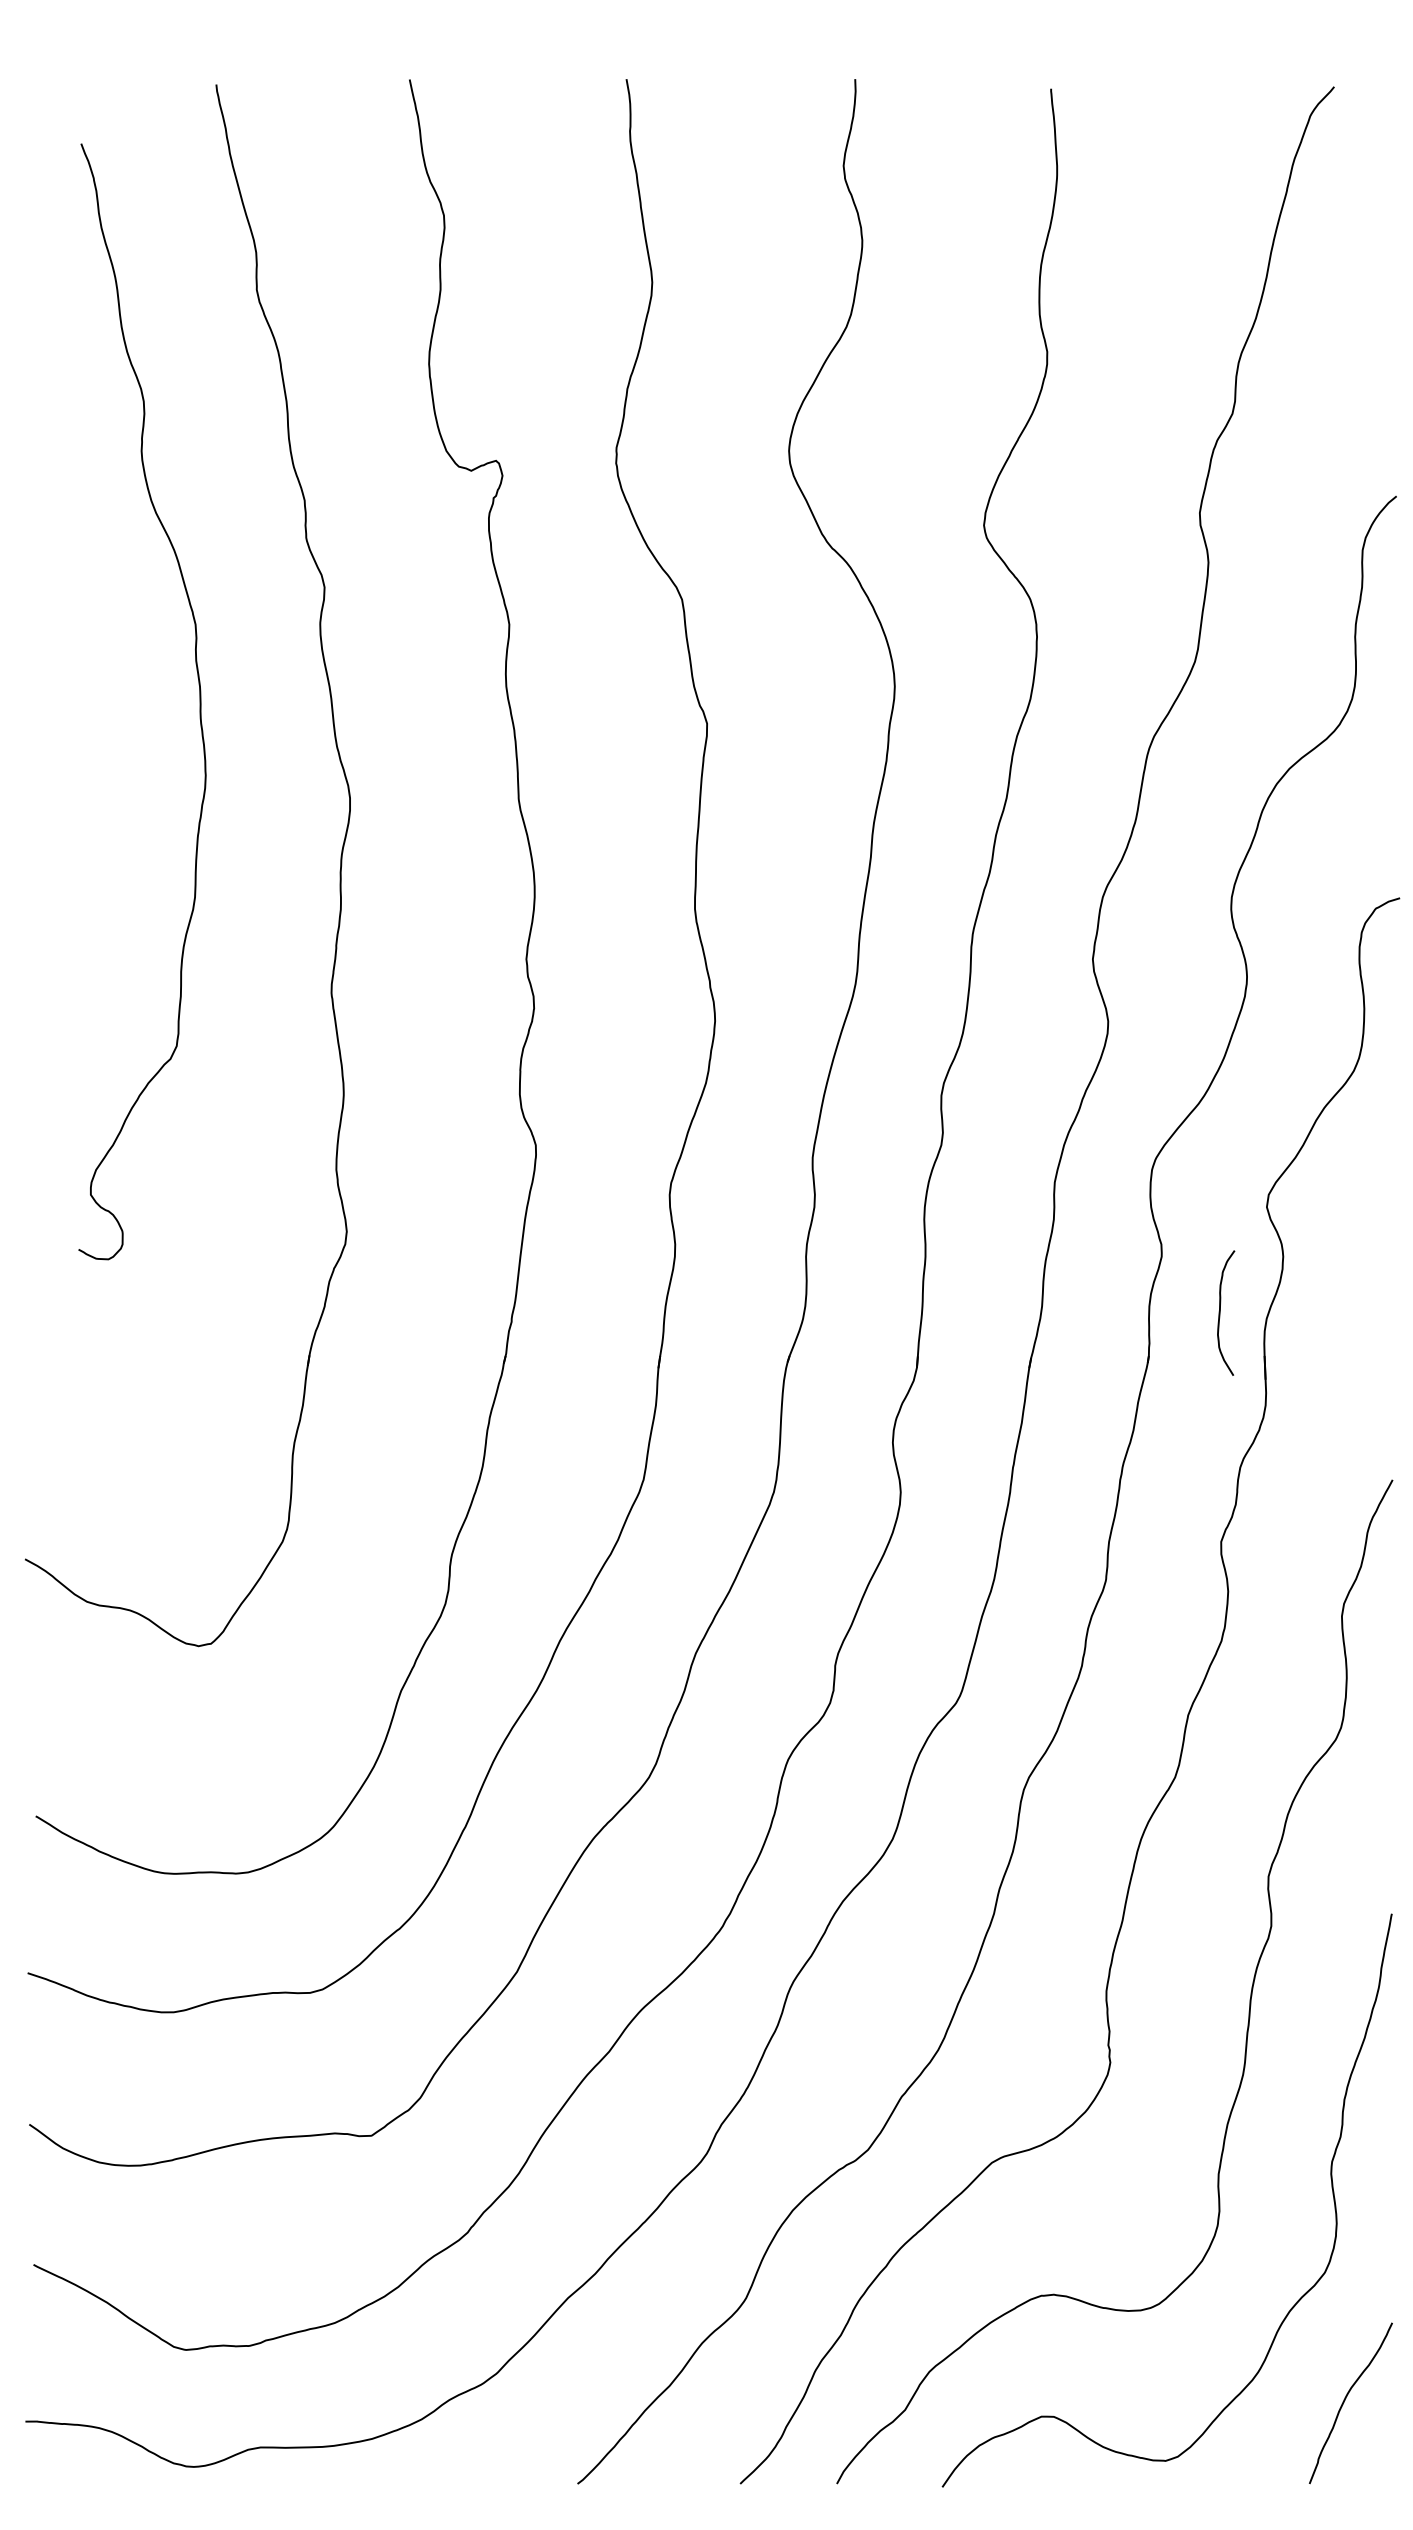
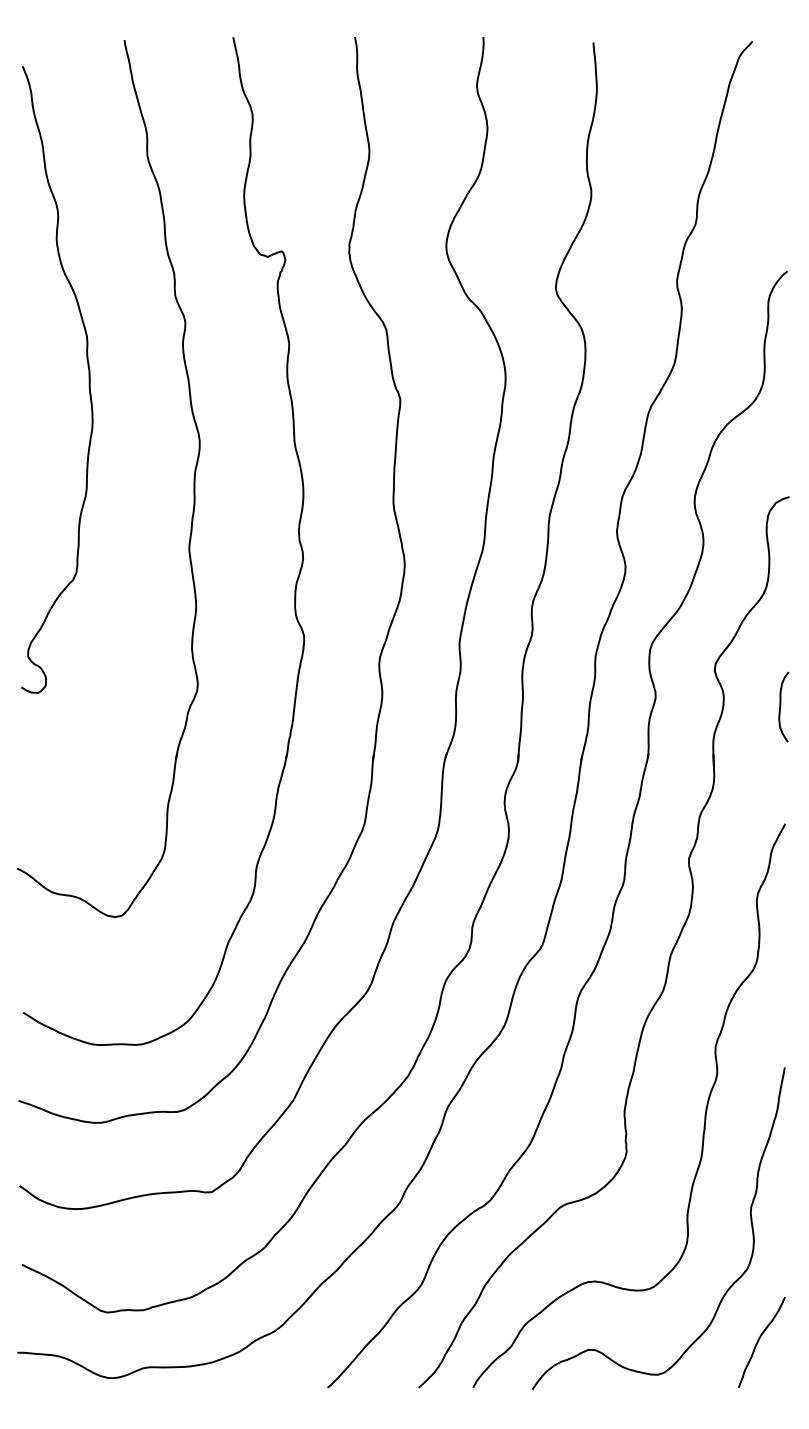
curve: (198, 701) -> (88, 379), moved
curve: (1222, 1311) -> (781, 706), moved

